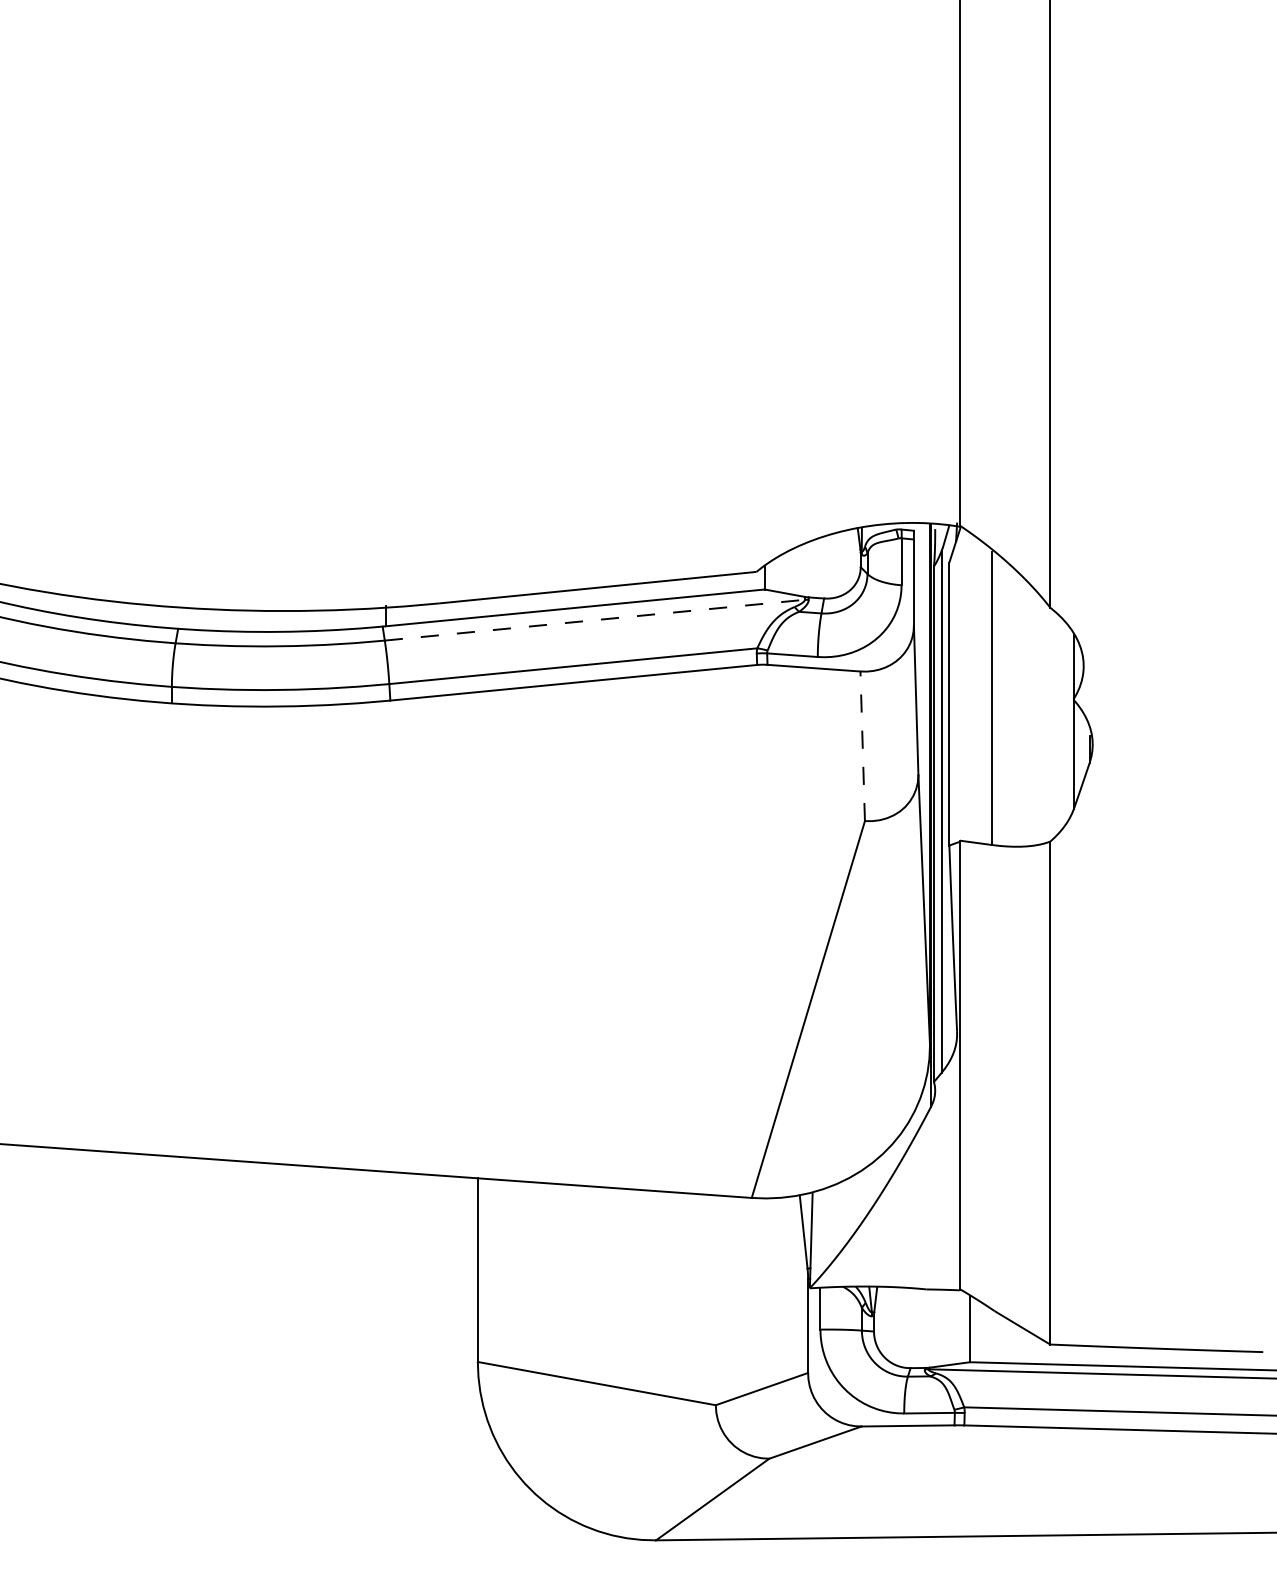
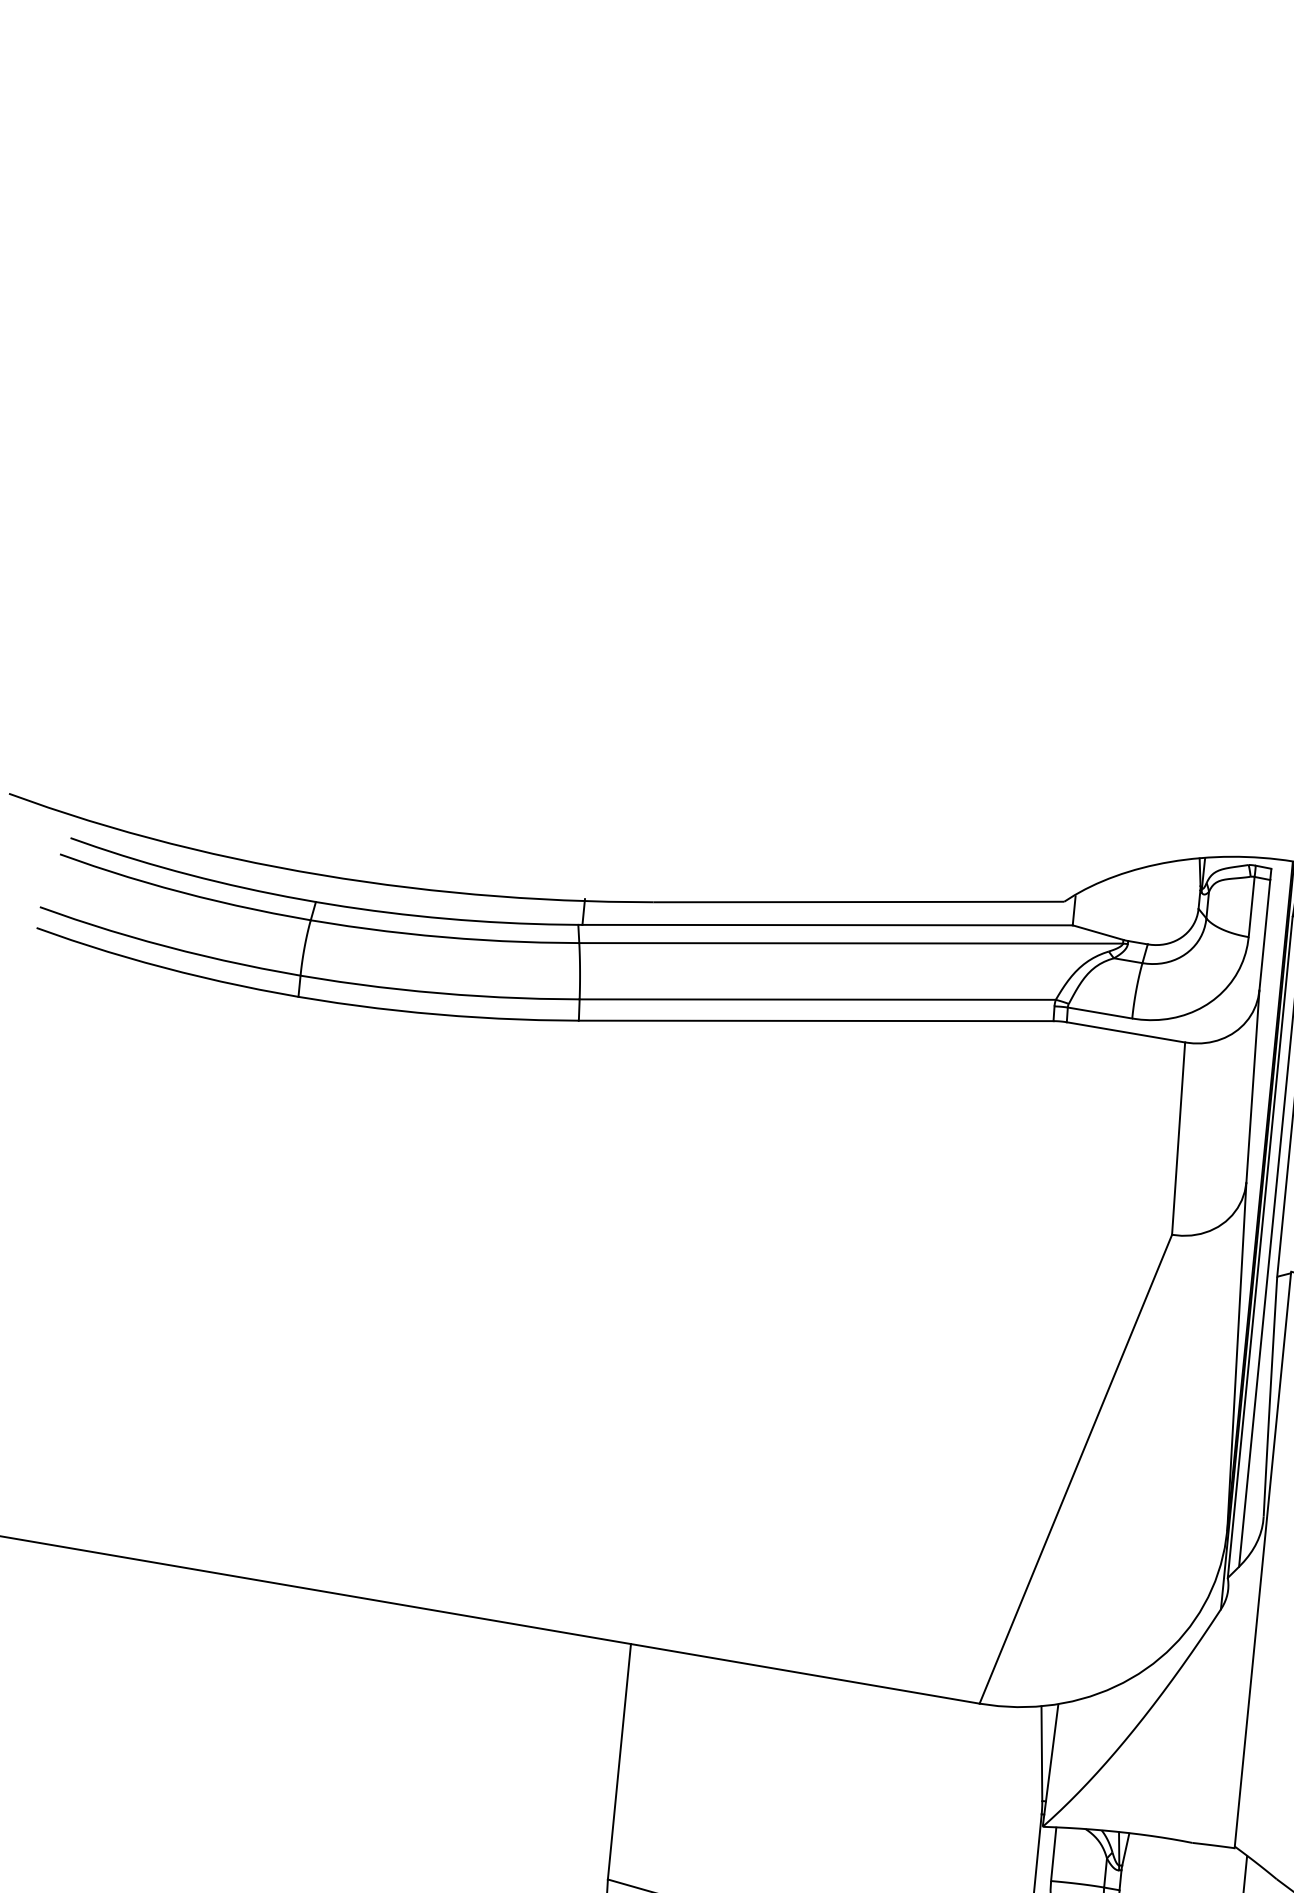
line: (595, 620) -> (851, 943), dashed -> solid
line: (862, 746) -> (1178, 1138), dashed -> solid

